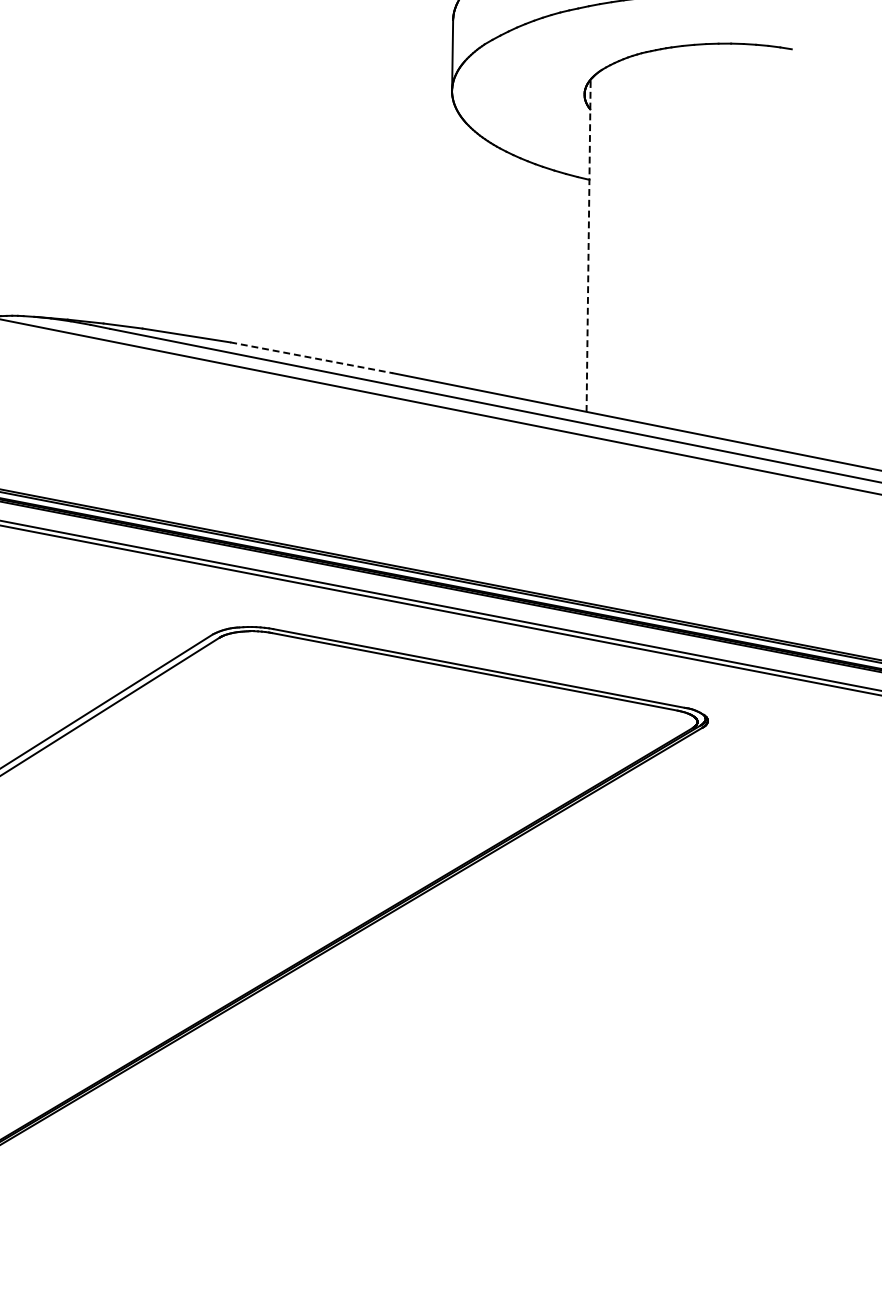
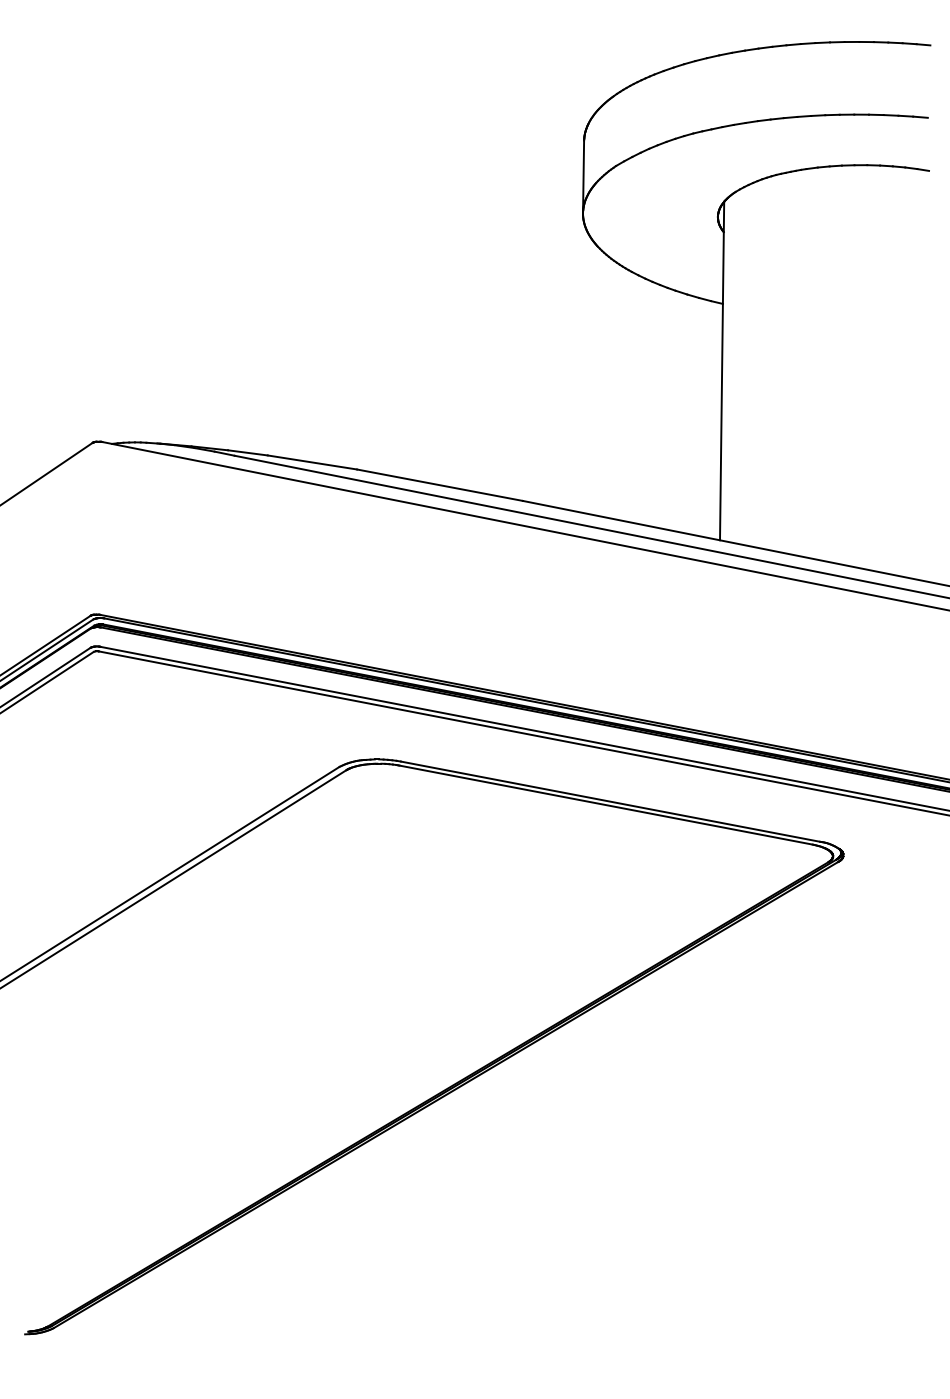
line: (589, 245) -> (722, 370), dashed -> solid
line: (312, 358) -> (440, 485), dashed -> solid

